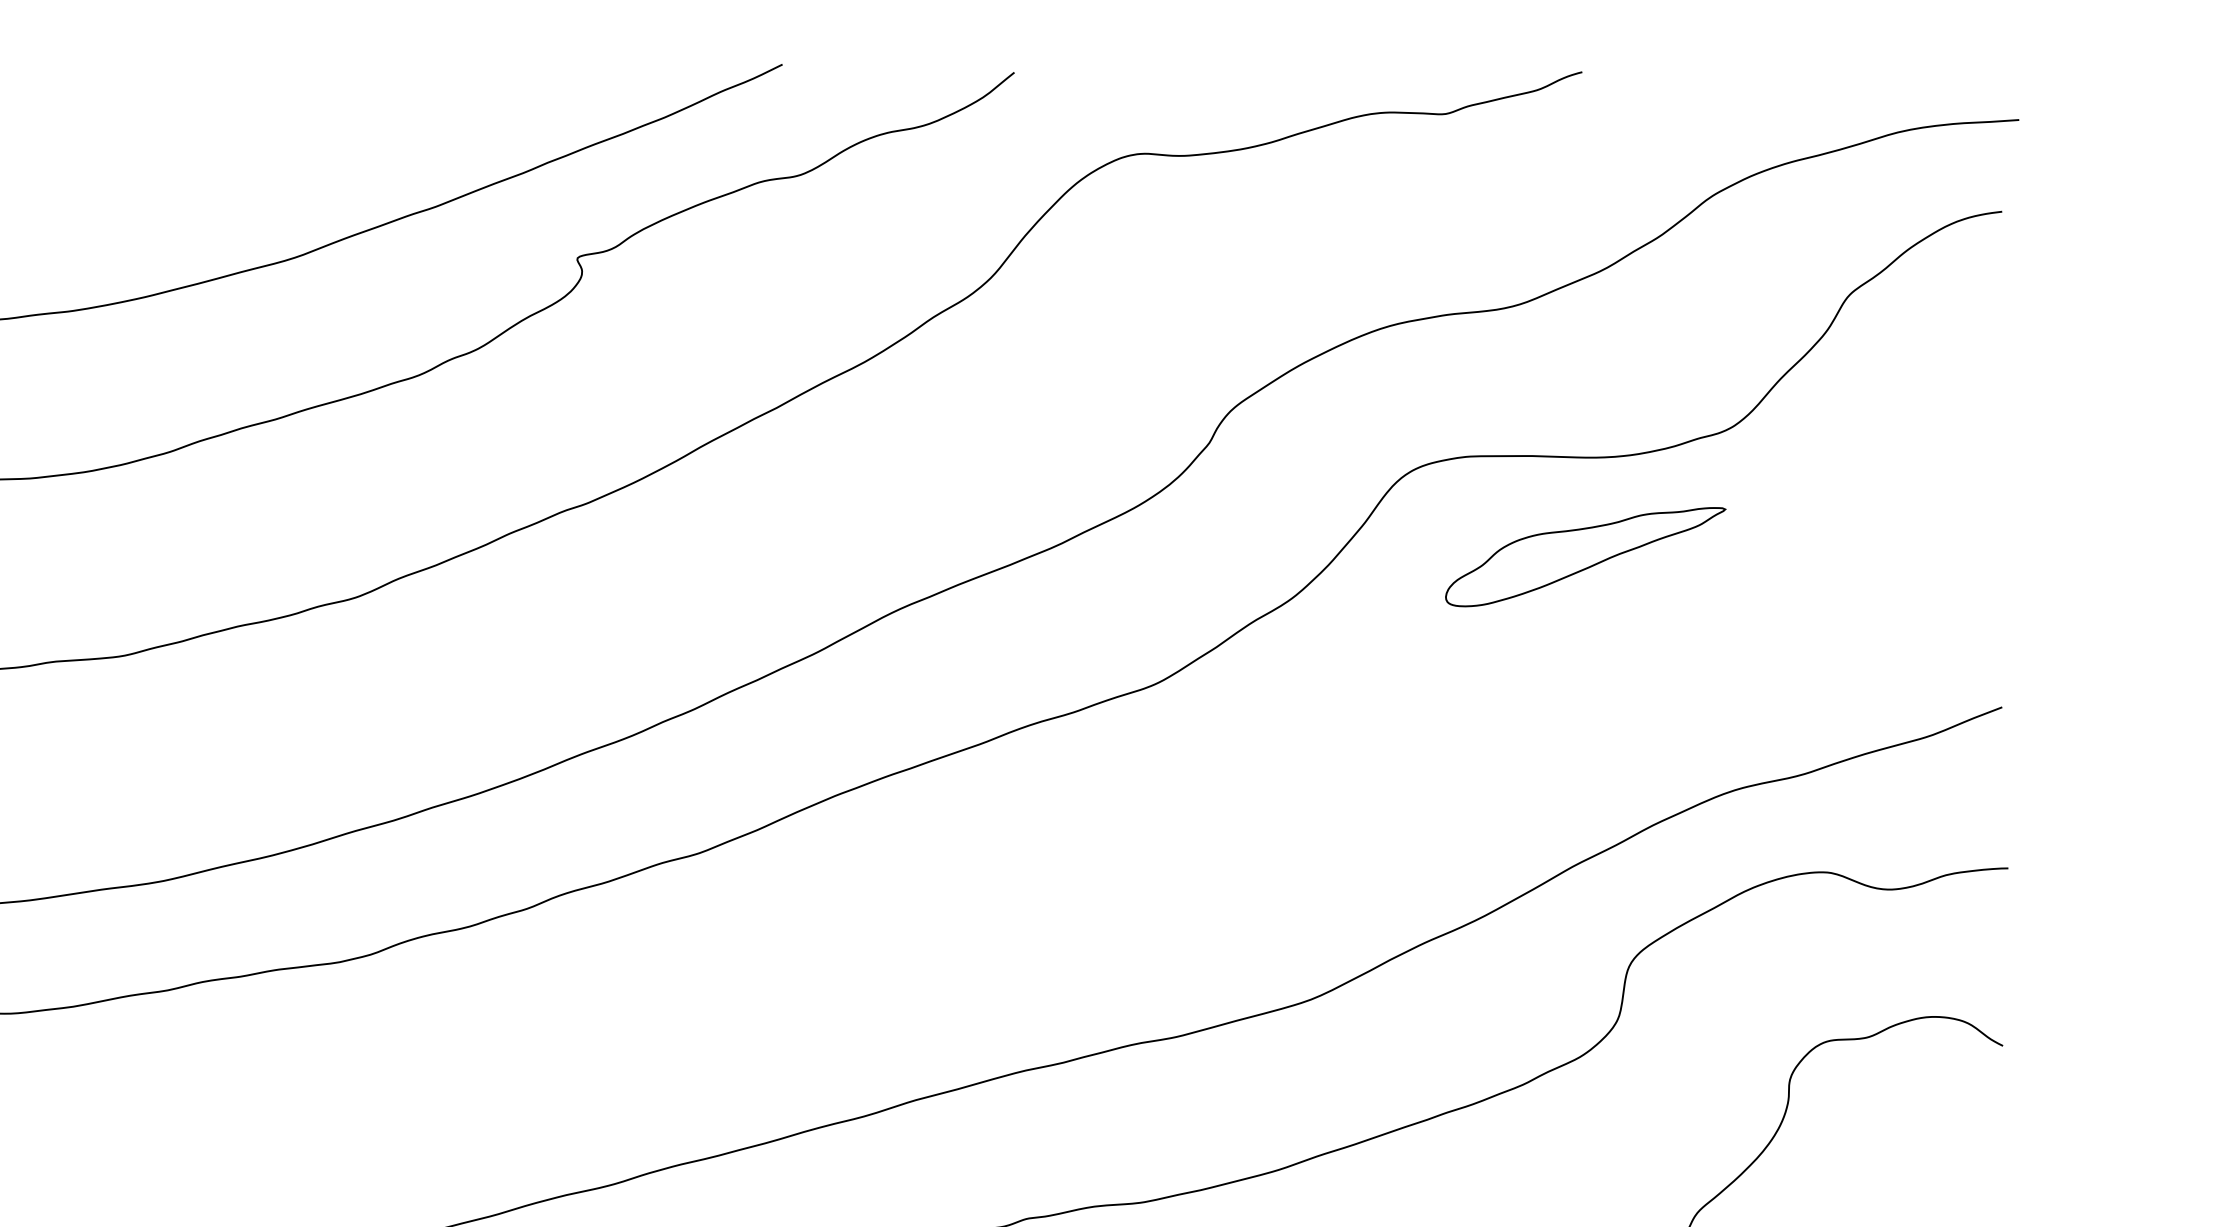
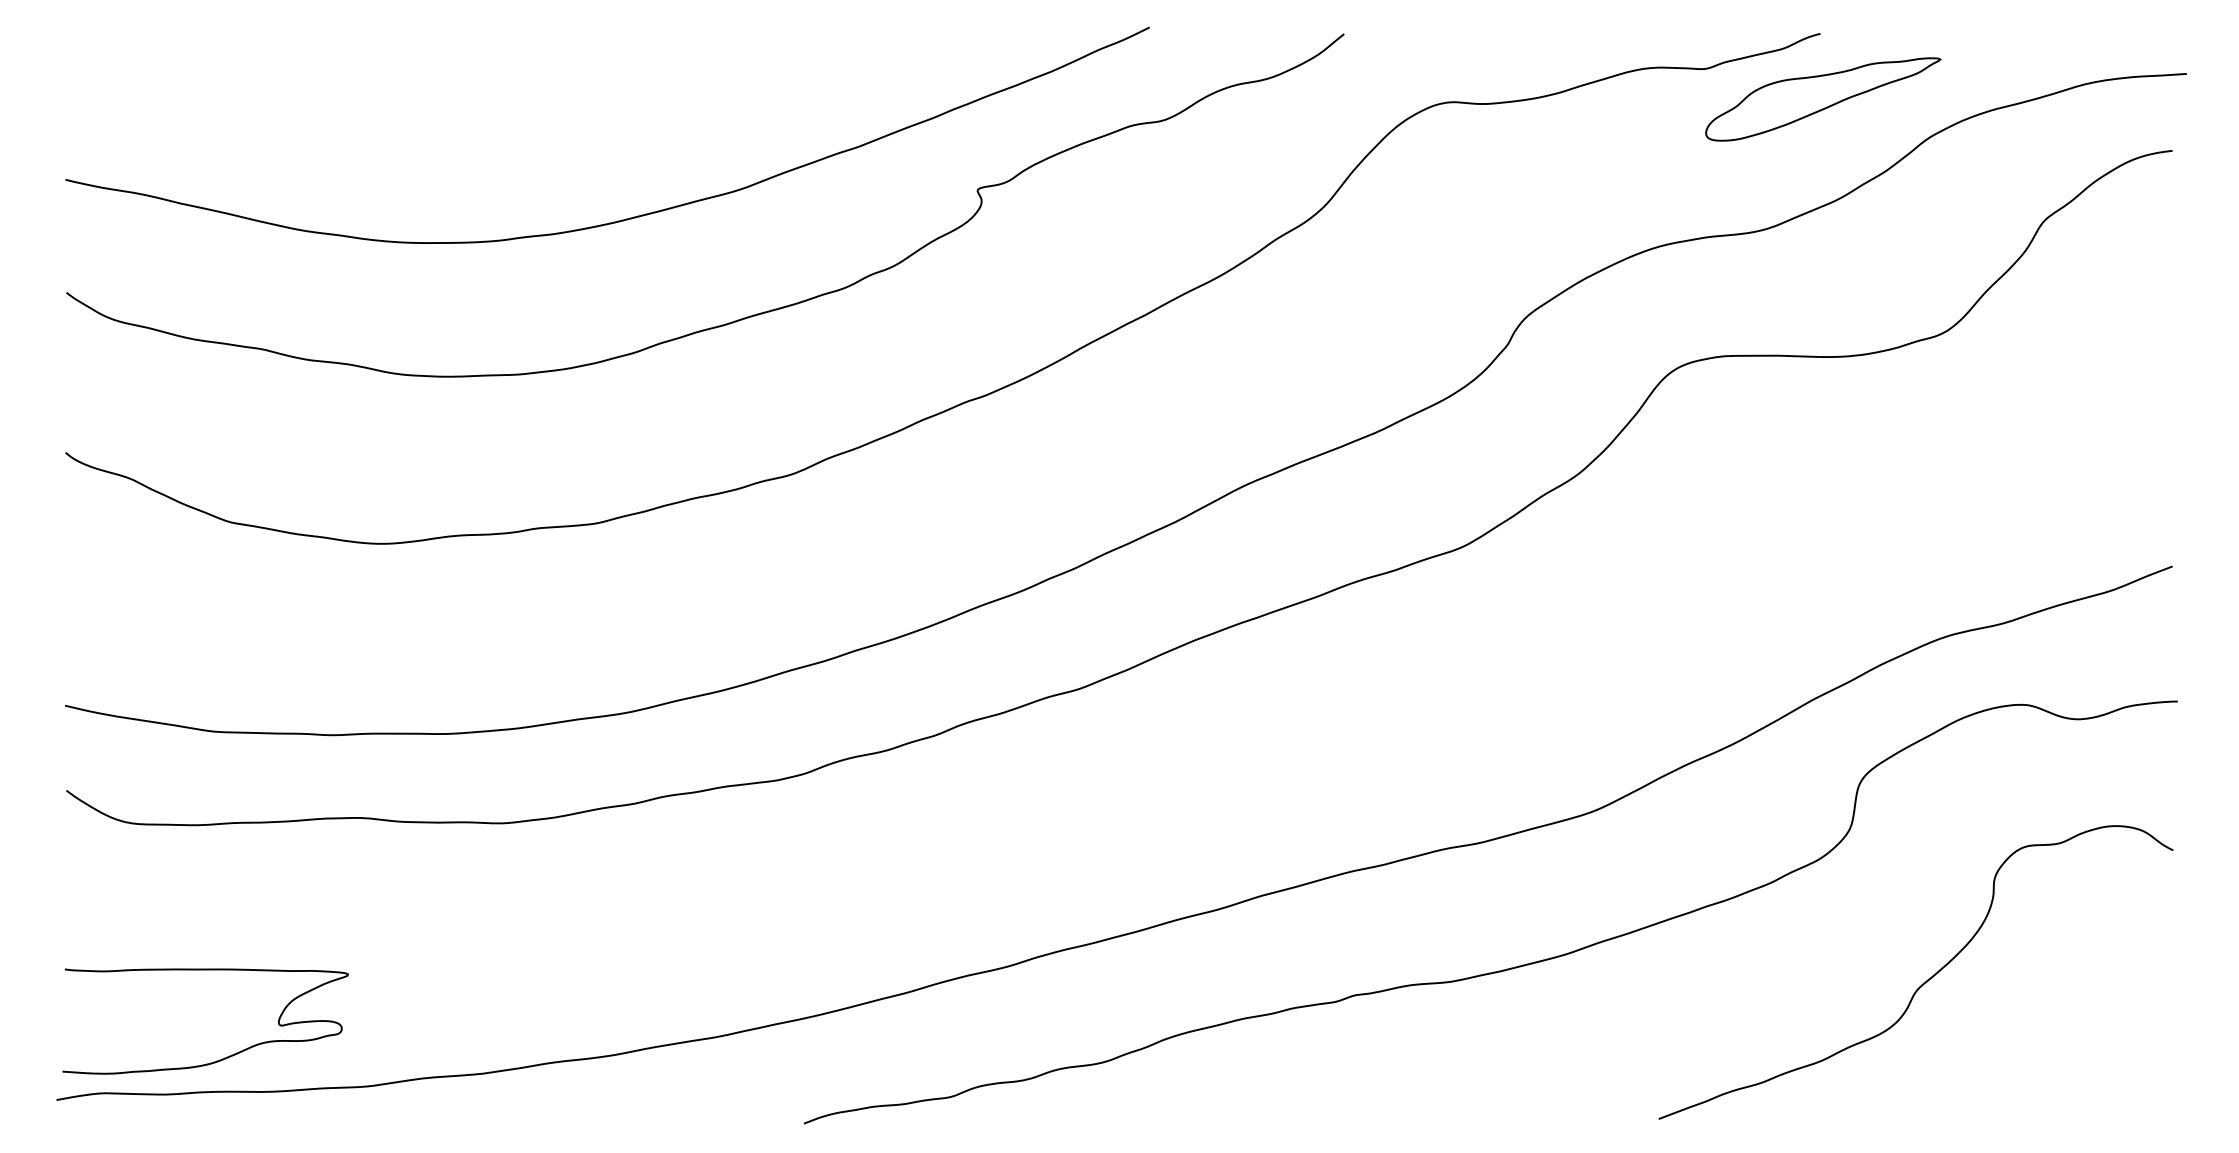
part: (1585, 557) -> (1823, 99), moved

